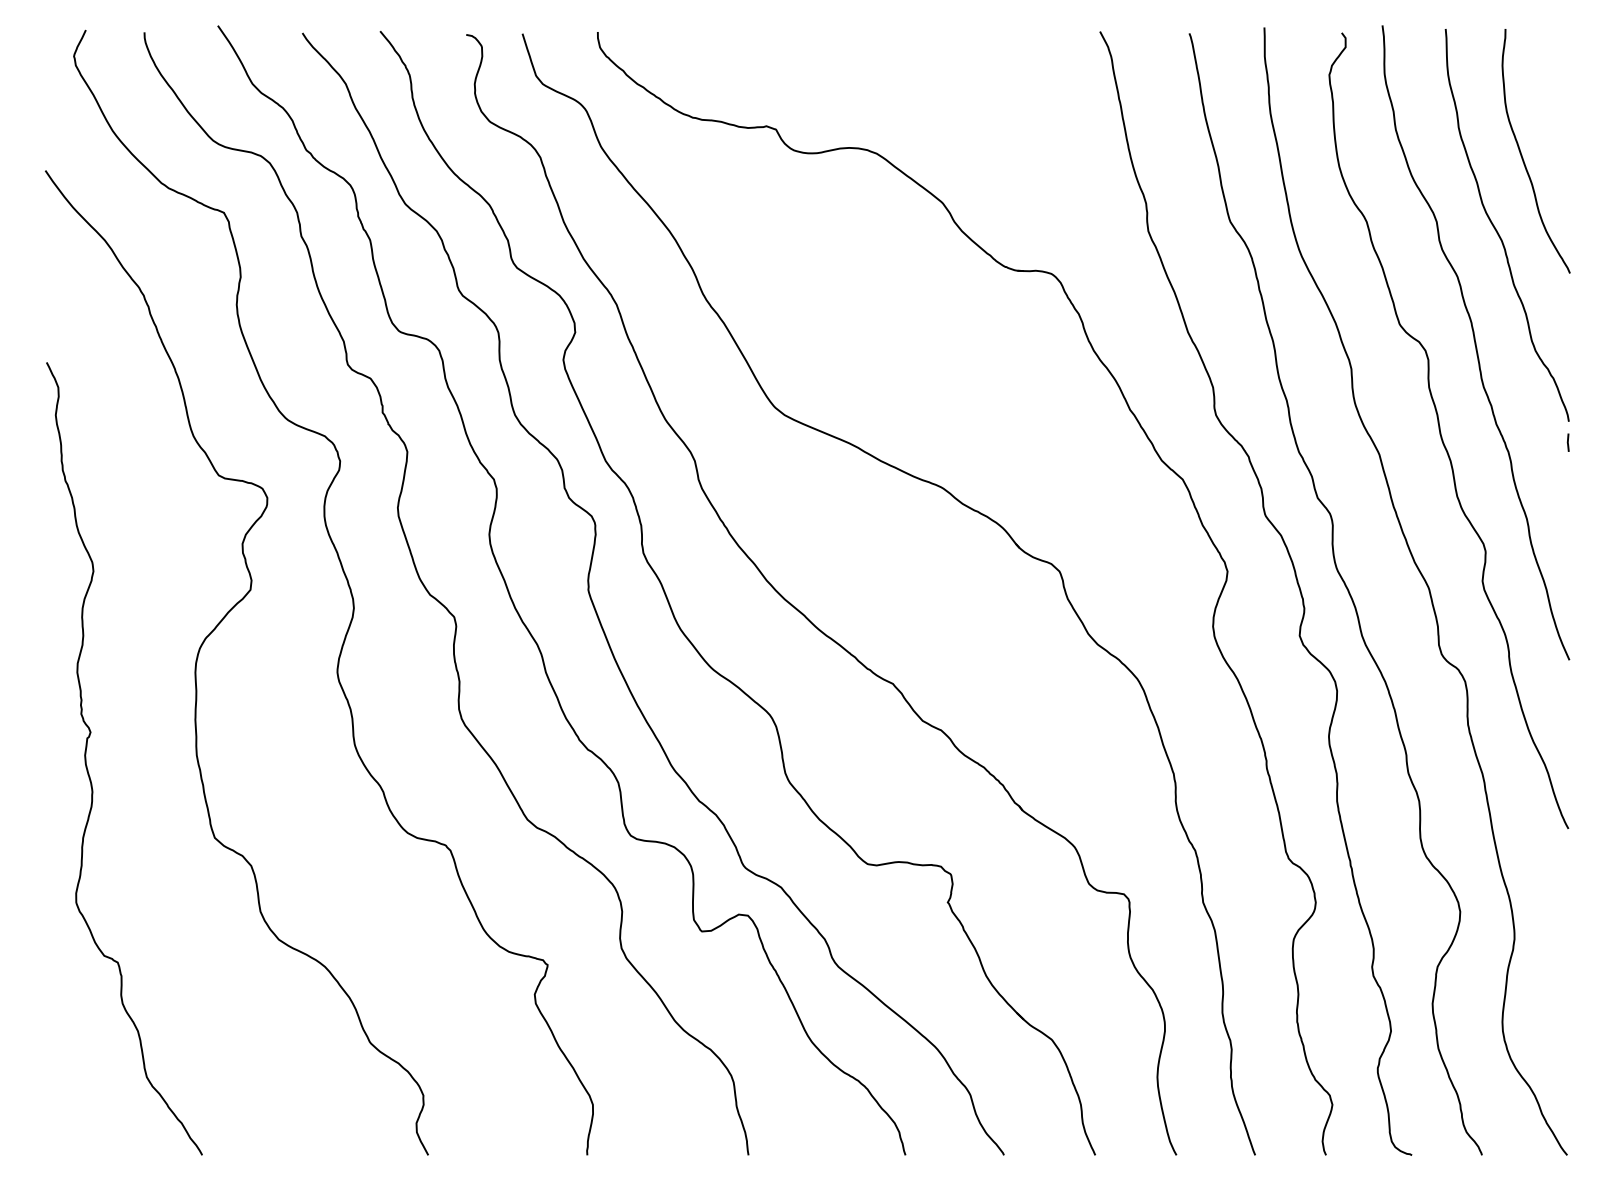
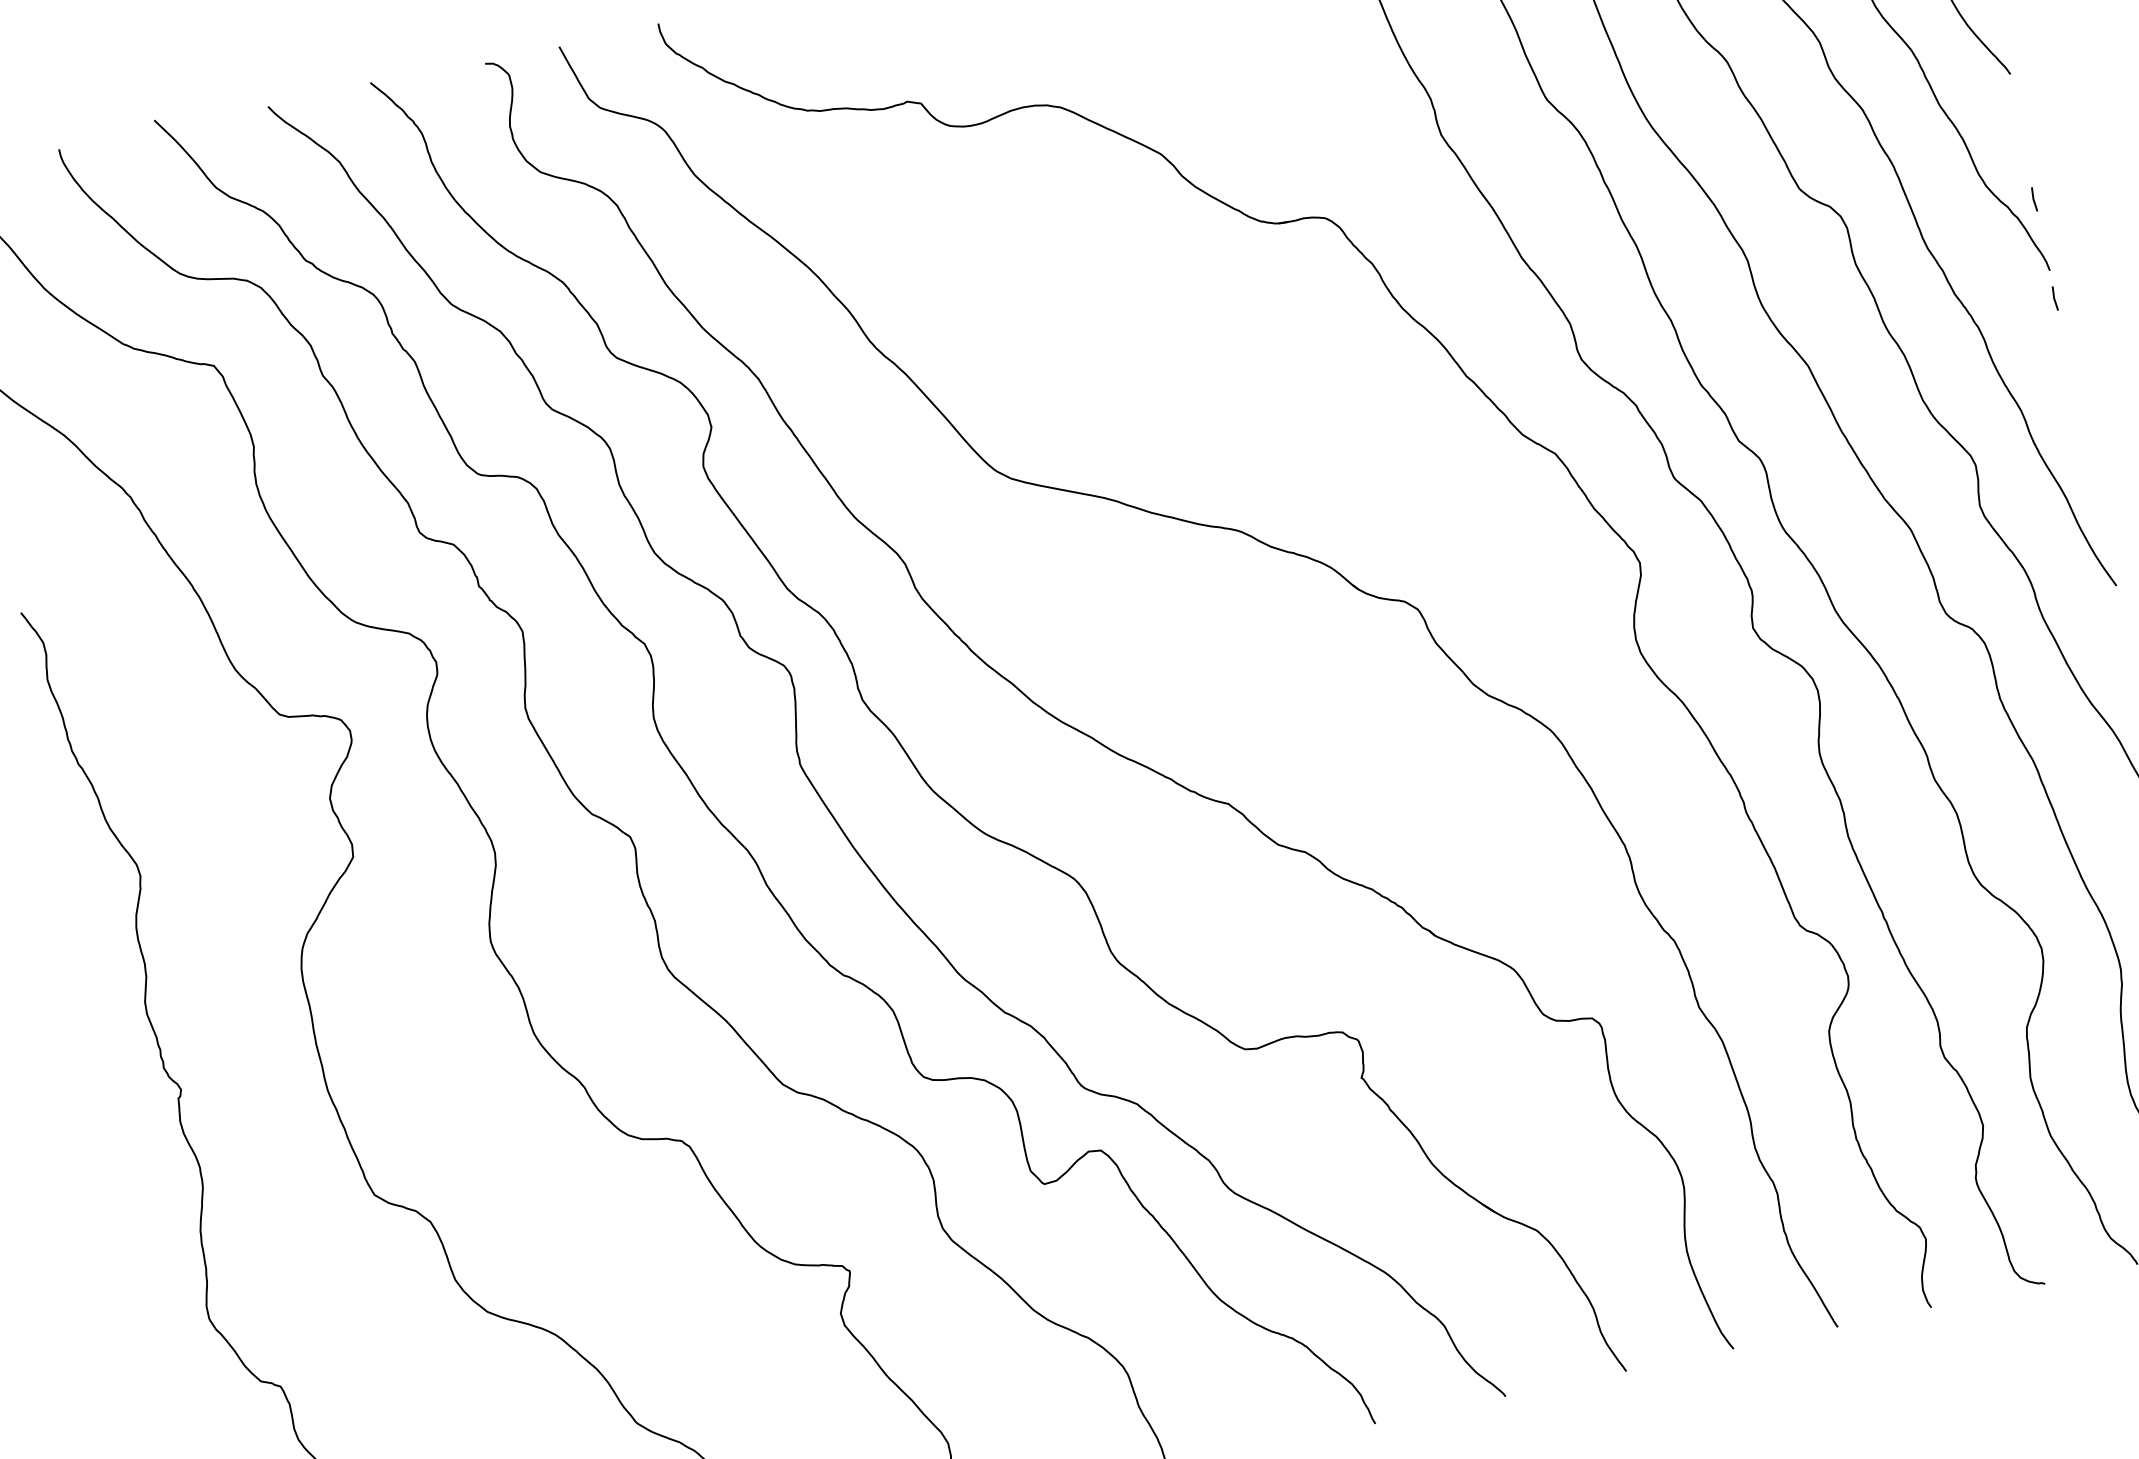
line: (1567, 367) -> (2033, 199), added

